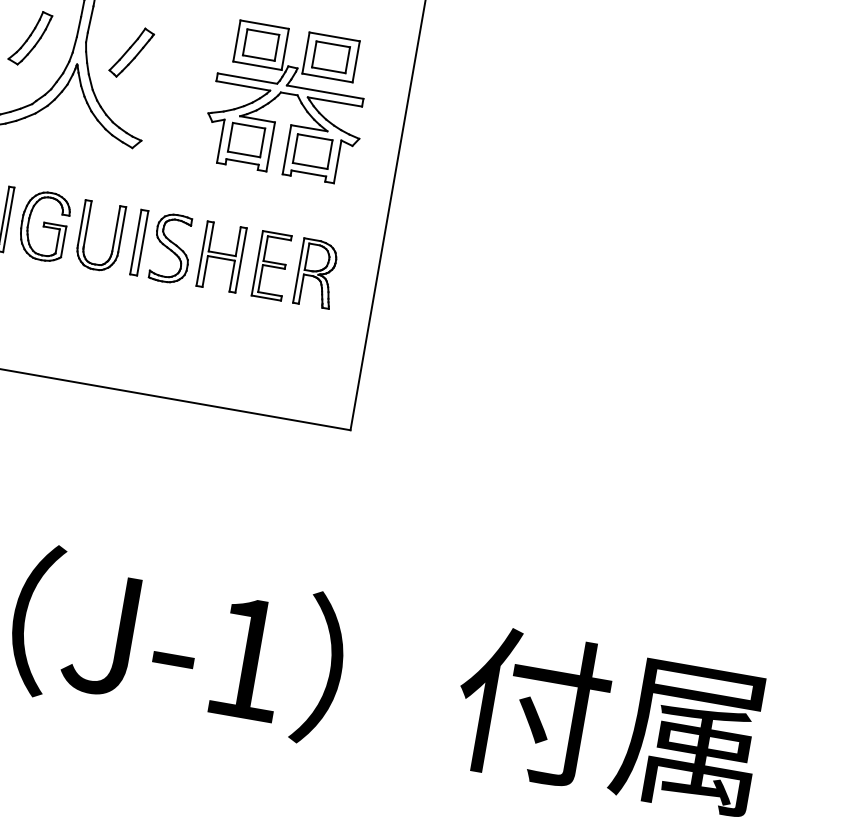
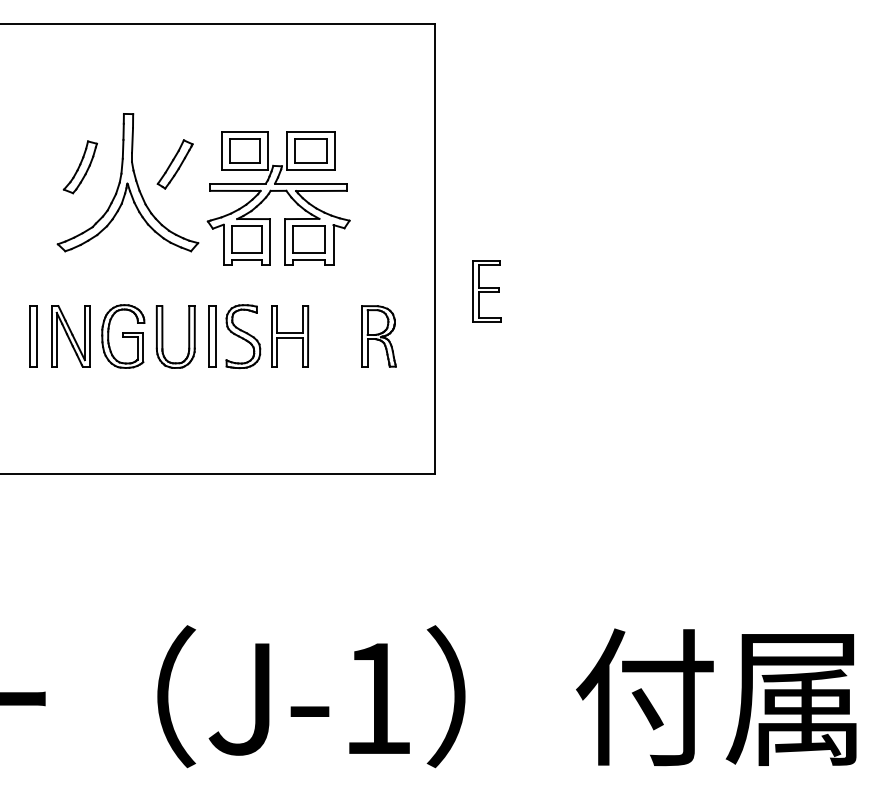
part: (289, 94) -> (278, 191), moved
part: (271, 265) -> (486, 291), moved

